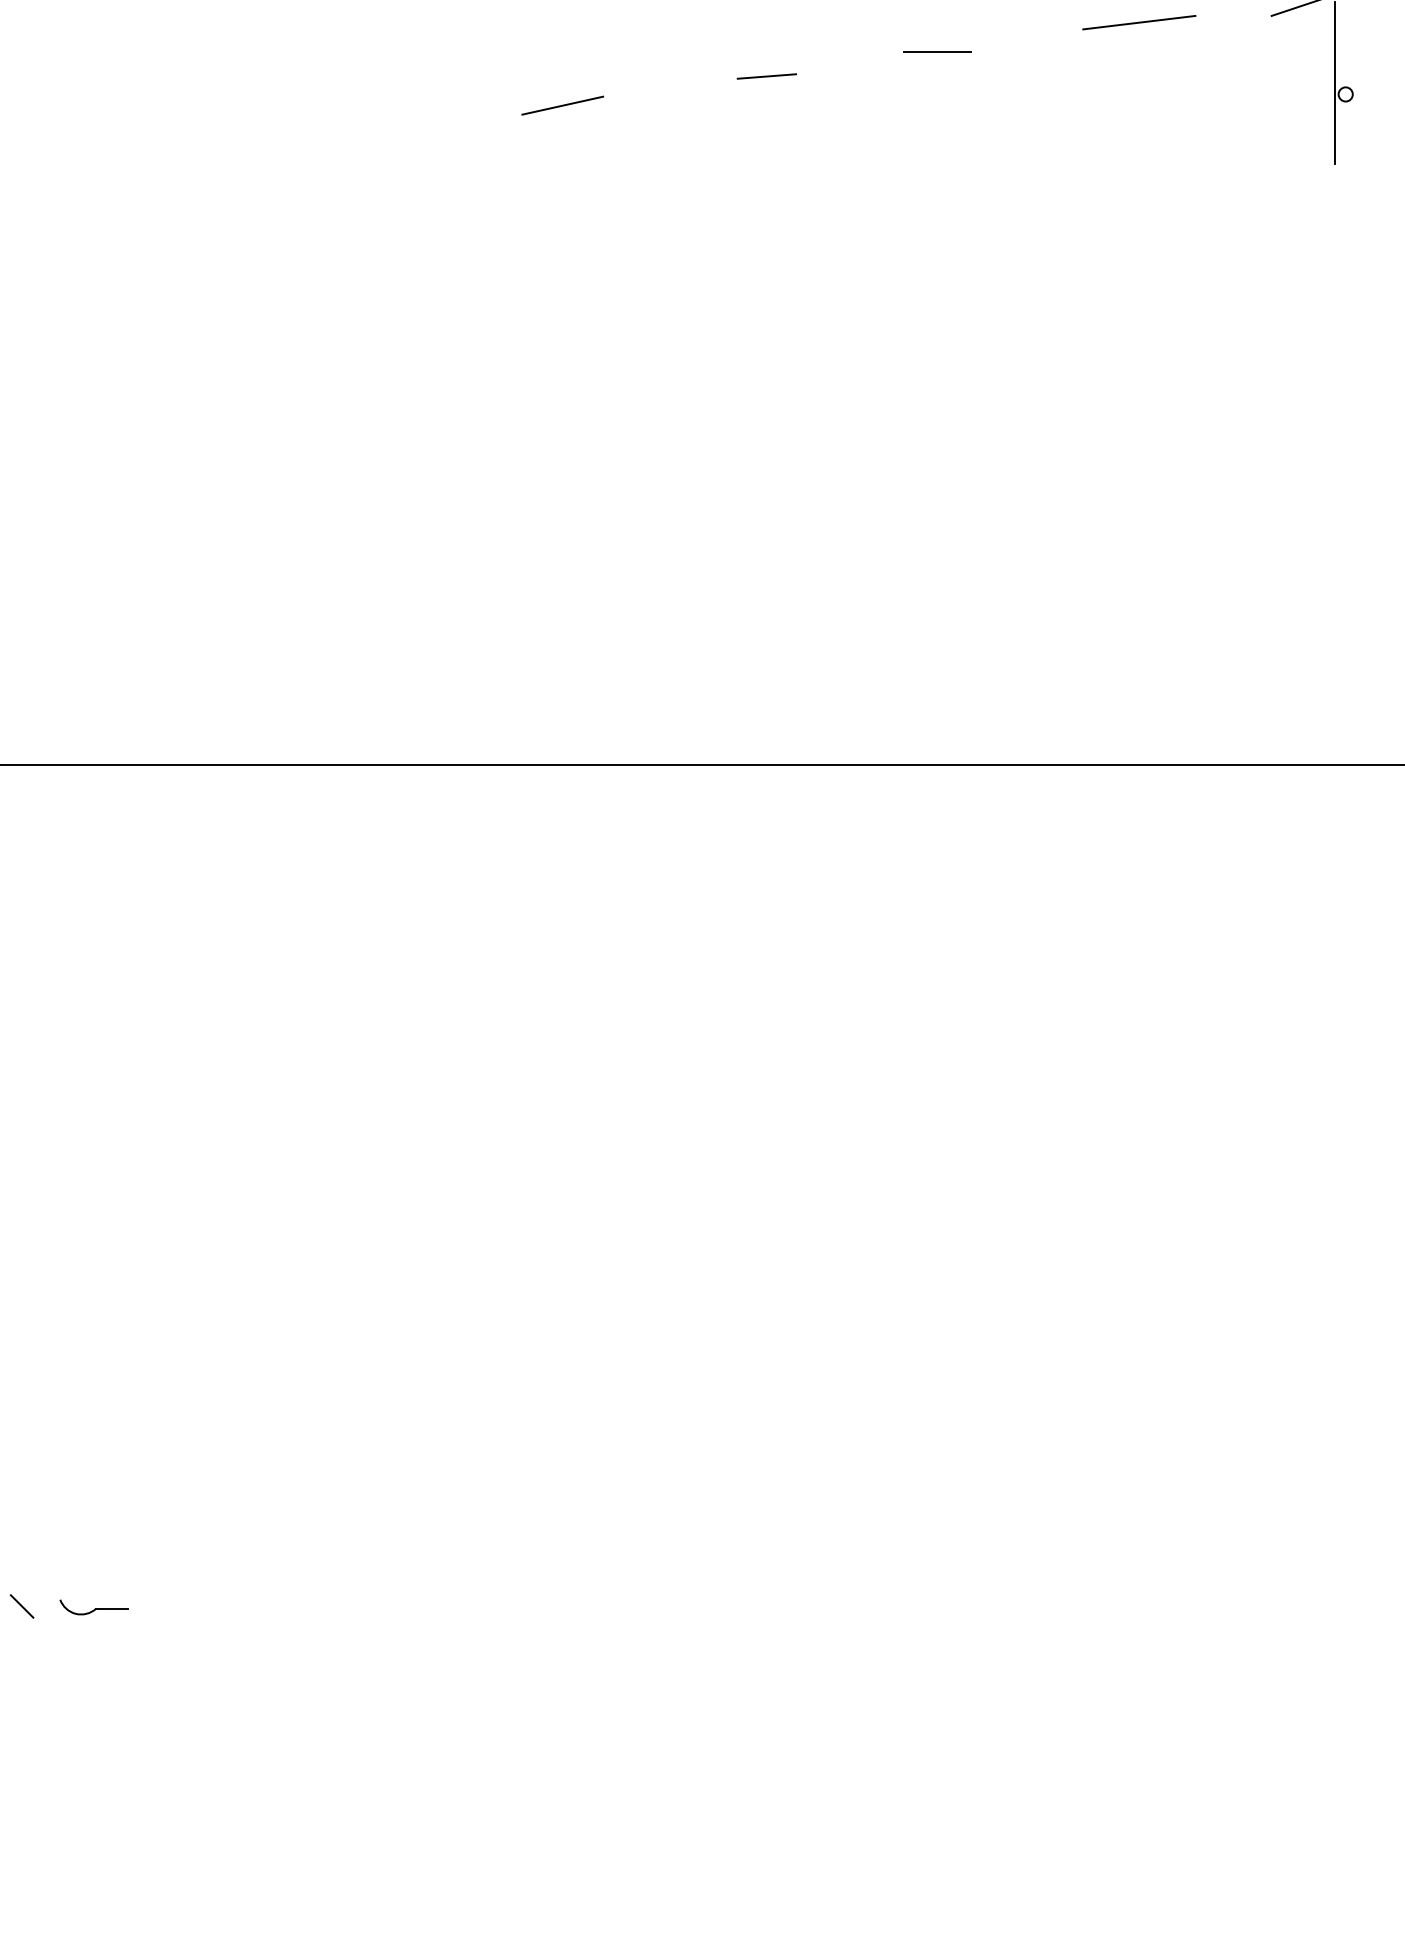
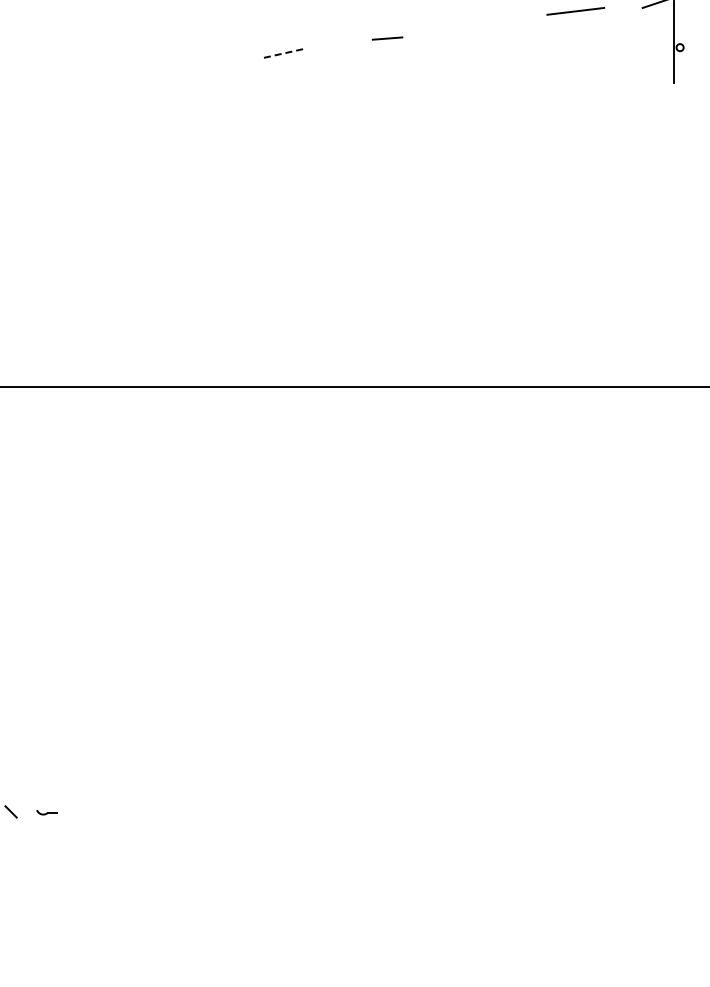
line: (936, 52) -> (473, 26), removed
line: (563, 106) -> (284, 53), solid -> dashed
part: (92, 1607) -> (46, 812), size x0.6

